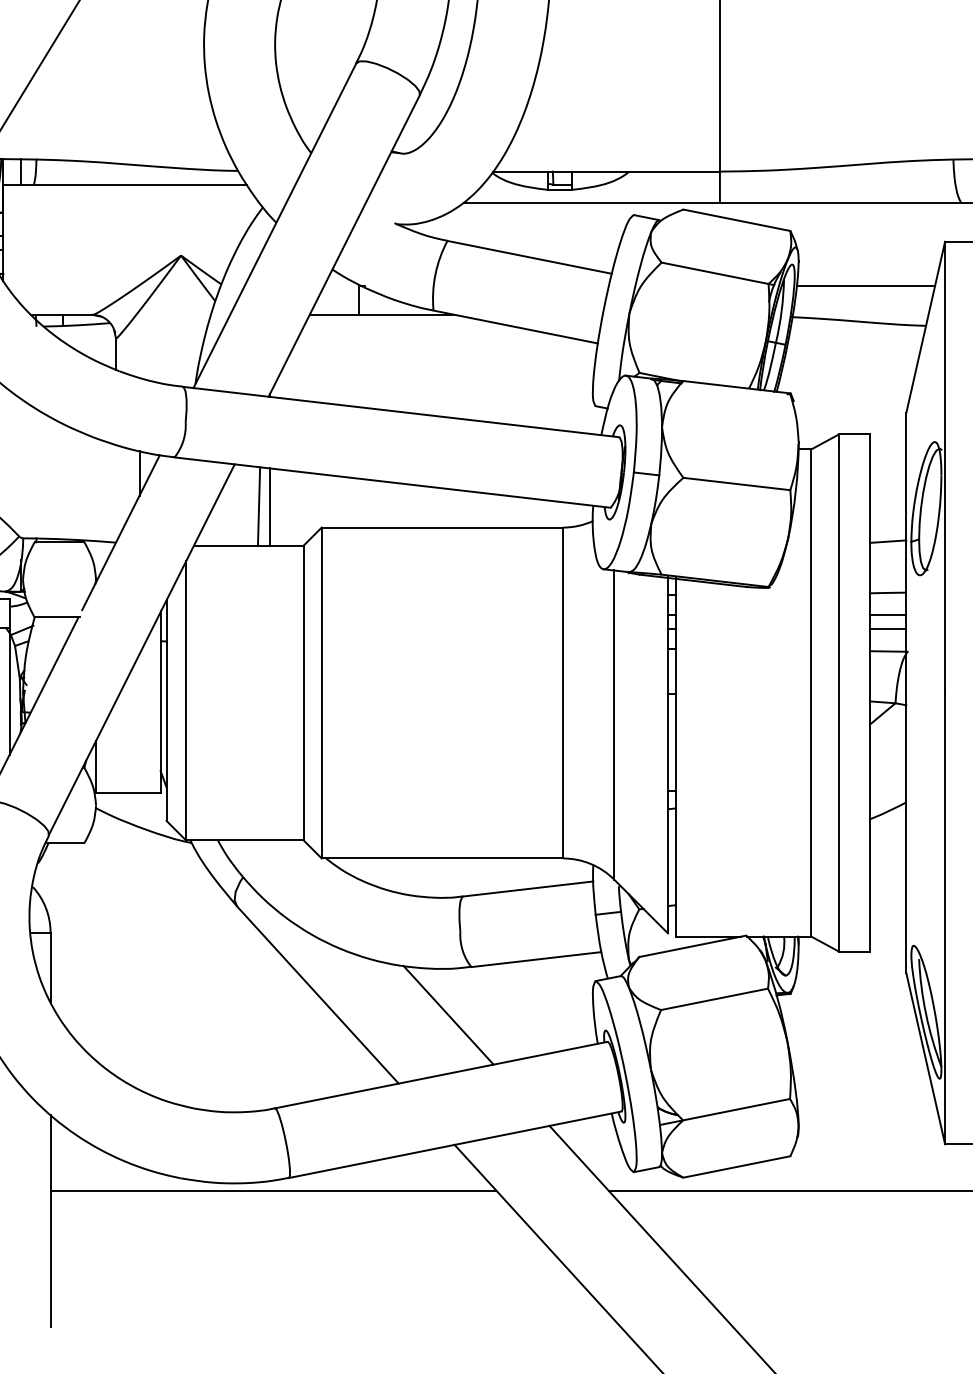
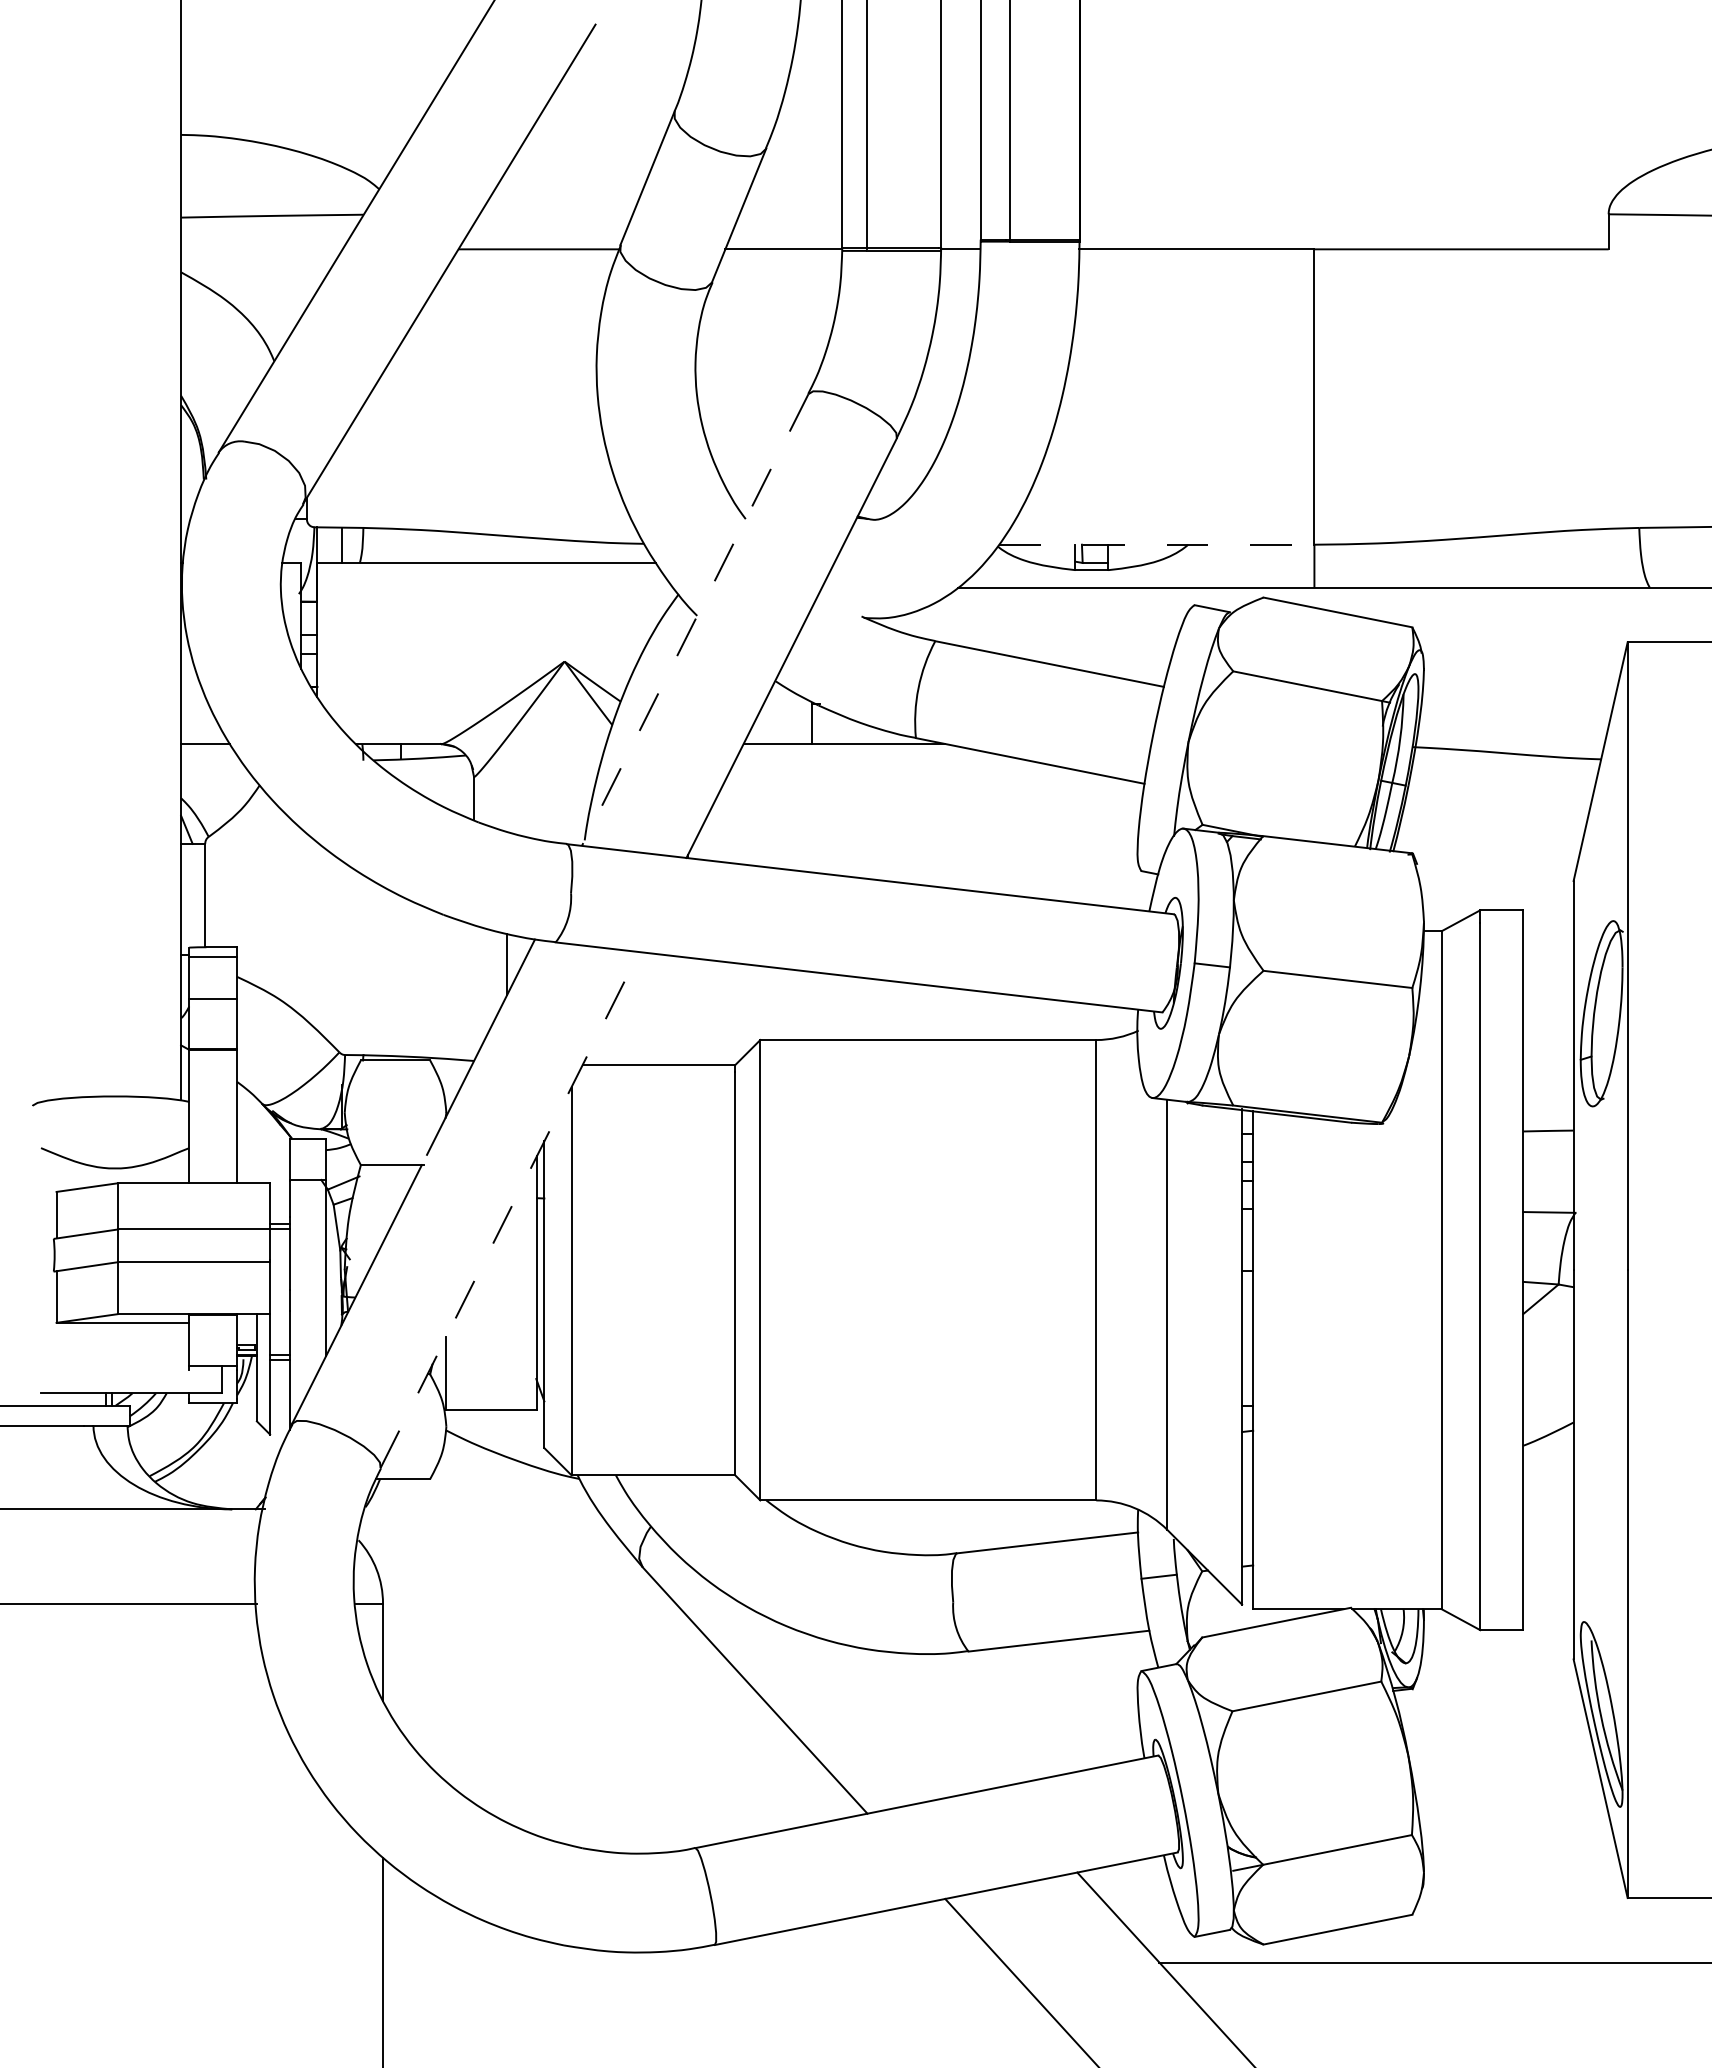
line: (606, 171) -> (1156, 544), solid -> dashed
line: (275, 226) -> (695, 620), solid -> dashed
line: (865, 285) -> (1517, 703), removed
line: (258, 506) -> (672, 1010), removed
line: (270, 507) -> (688, 1011), removed
line: (888, 541) -> (1548, 1059), removed
line: (888, 615) -> (1548, 1162), removed
line: (888, 628) -> (1548, 1180), removed
line: (141, 650) -> (509, 1210), solid -> dashed
line: (448, 1015) -> (936, 1718), removed
line: (273, 1190) -> (693, 1962), removed

